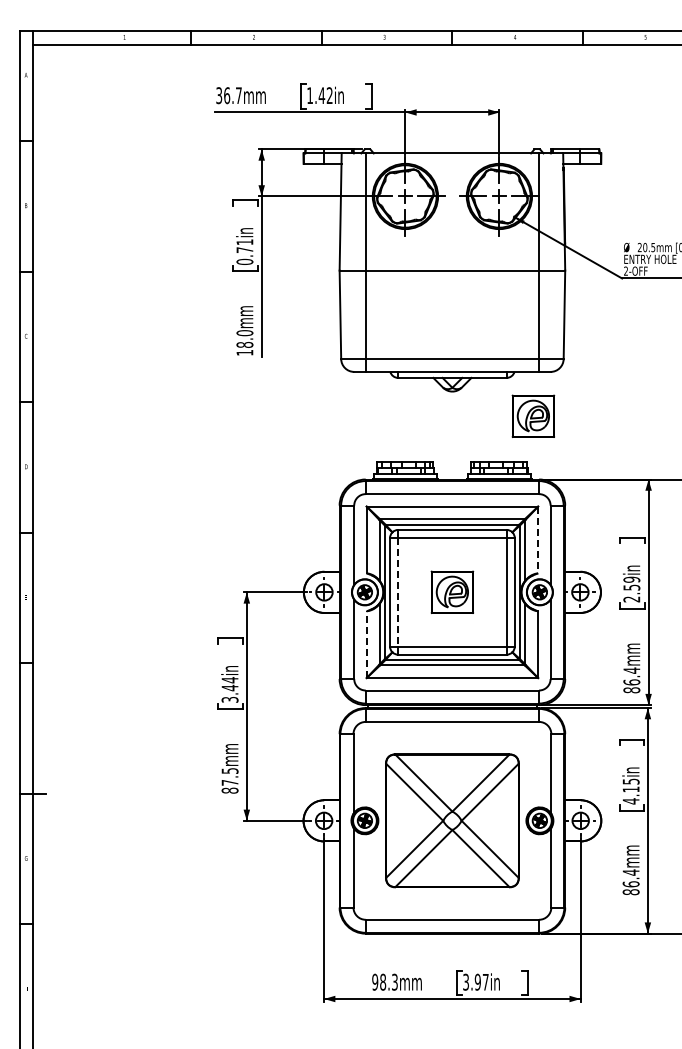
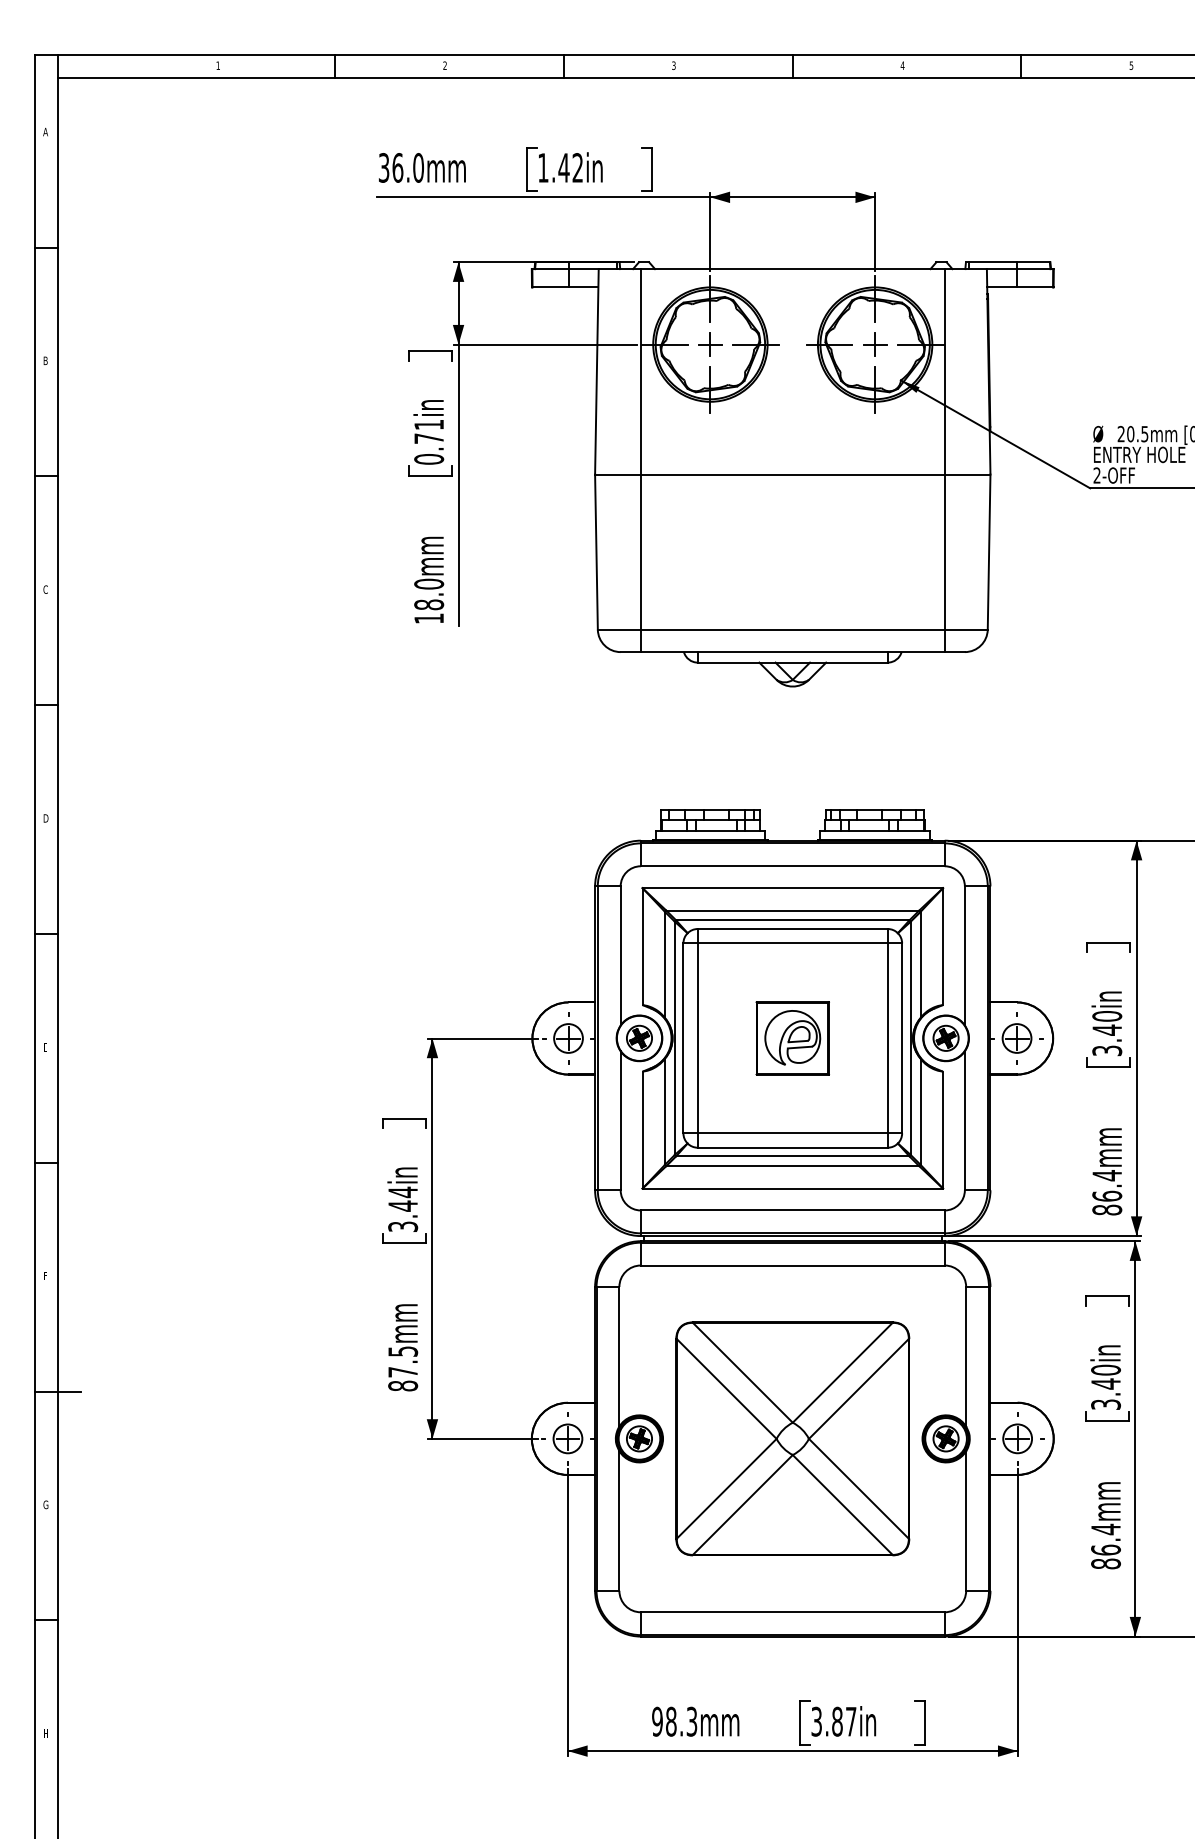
text: (238, 95) -> (417, 167), 36.7mm -> 36.0mm
part: (533, 415) -> (934, 728), removed
line: (538, 540) -> (943, 947), dashed -> solid
text: (631, 589) -> (1106, 1033), 2.59in -> 3.40in
line: (398, 592) -> (698, 1038), dashed -> solid
line: (366, 644) -> (642, 1129), dashed -> solid
text: (630, 791) -> (1104, 1387), 4.15in -> 3.40in
text: (477, 982) -> (836, 1722), 3.97in -> 3.87in

